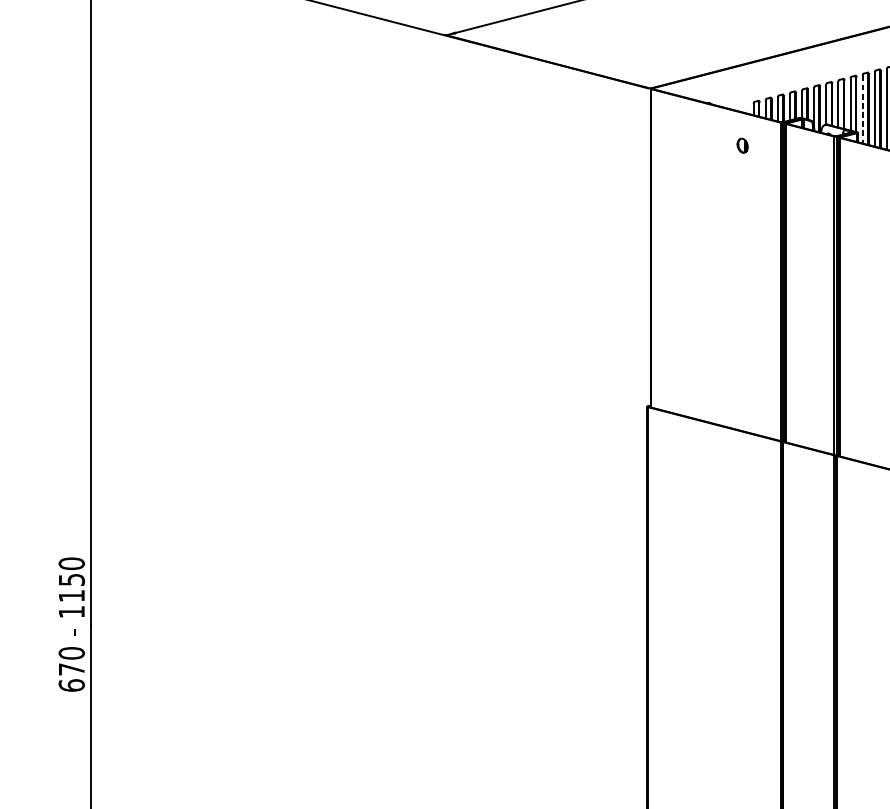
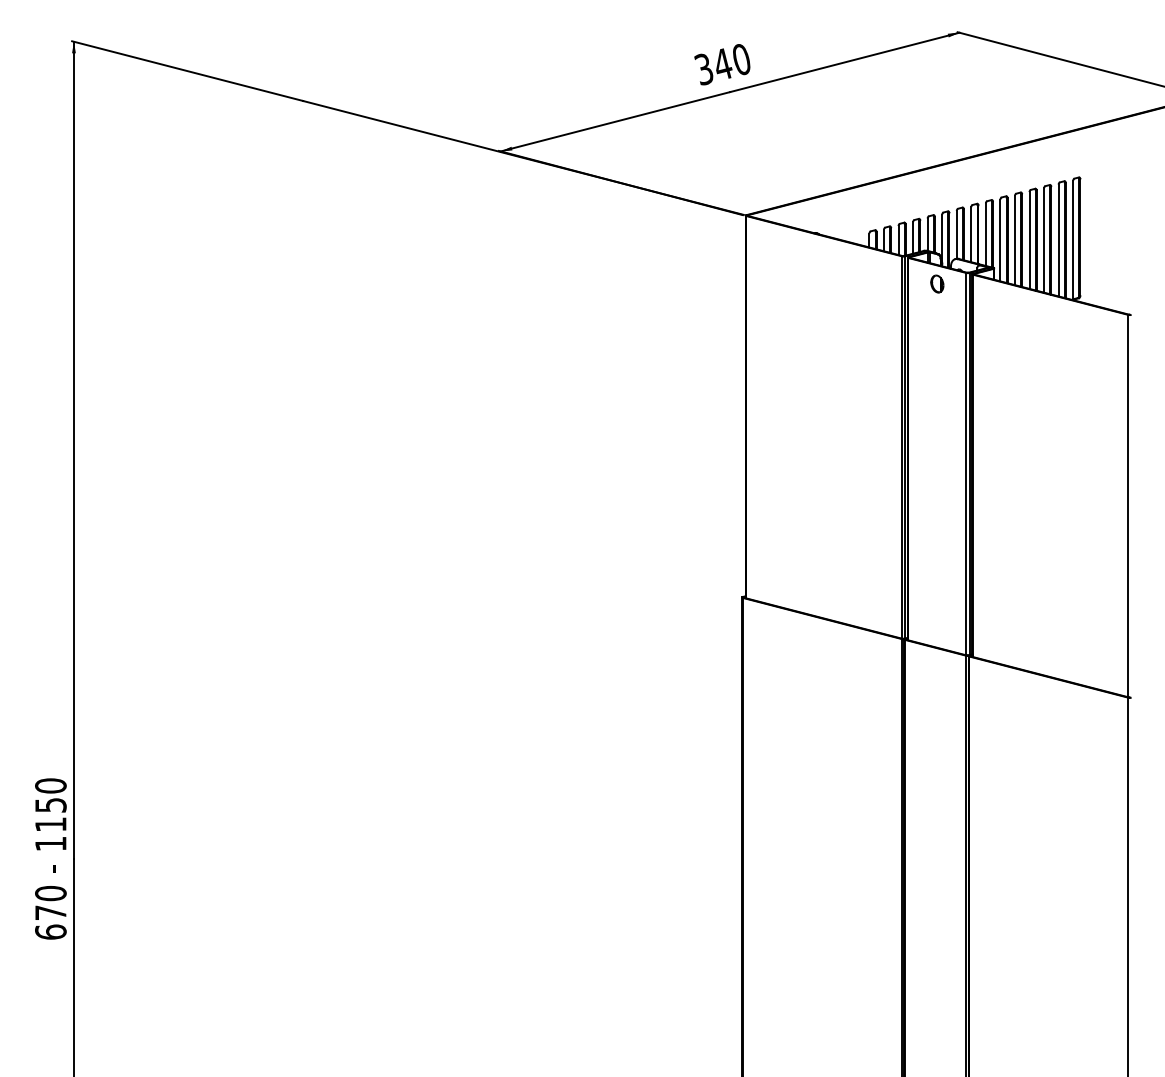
line: (862, 109) -> (1000, 240), dashed -> solid
part: (742, 145) -> (937, 283), moved

